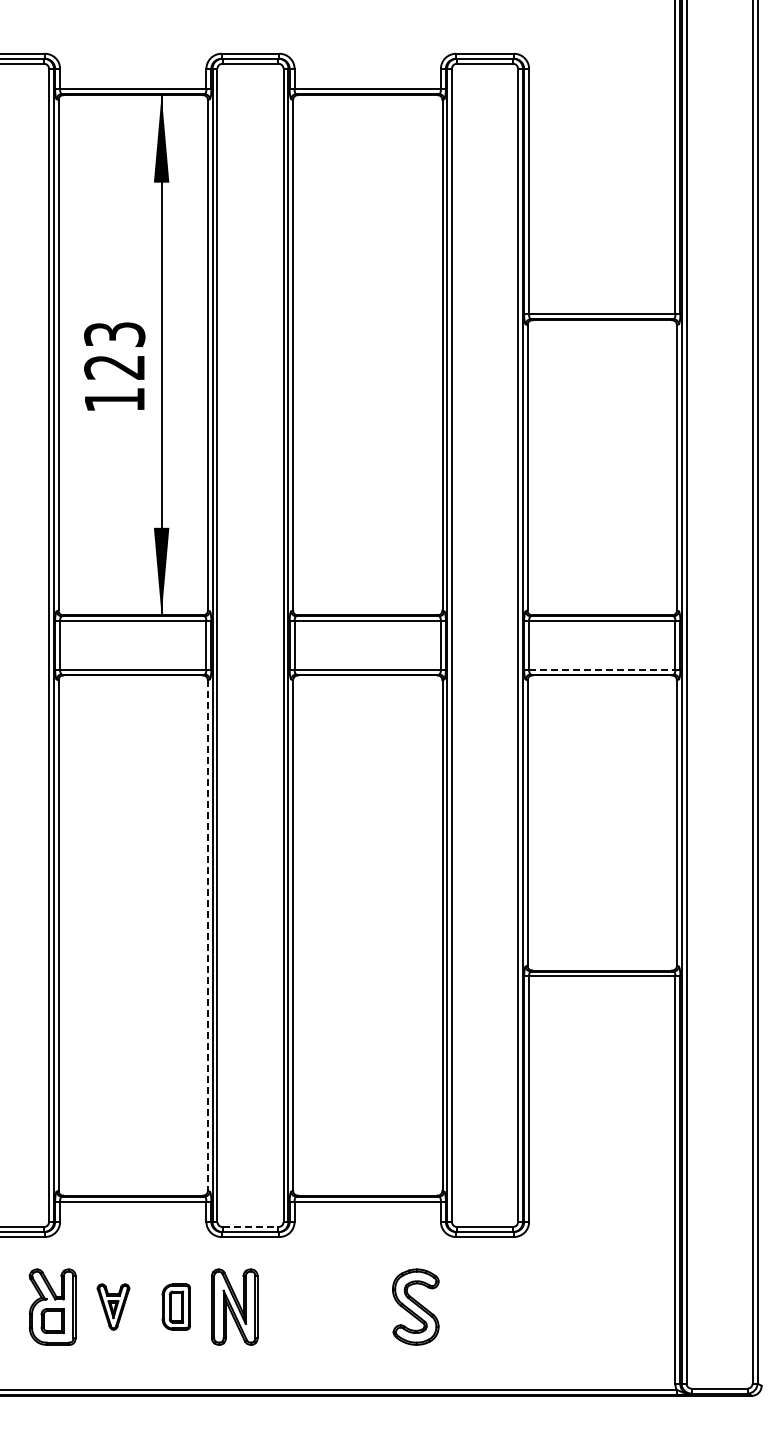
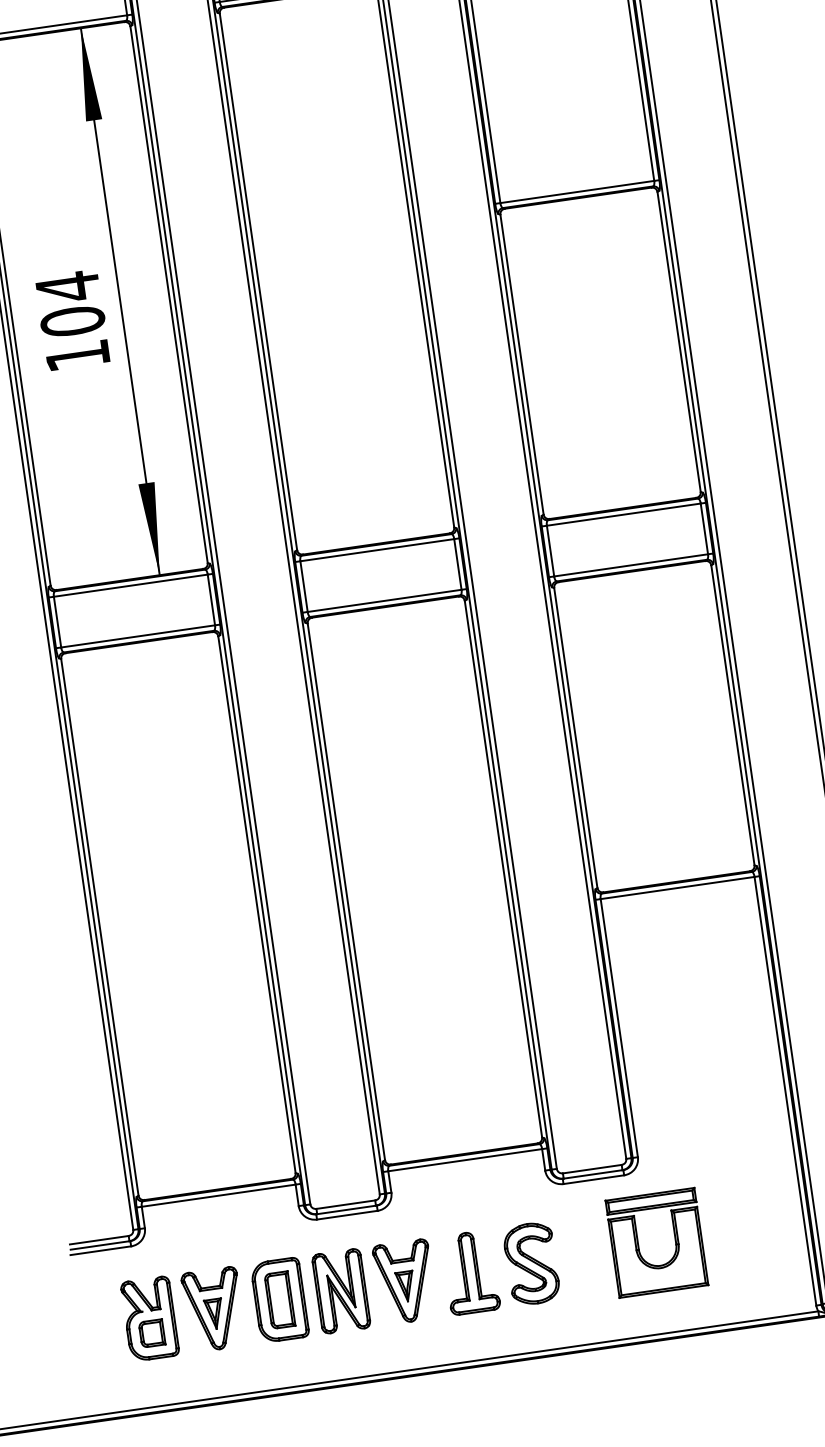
text: (114, 350) -> (70, 303), 123 -> 104
line: (602, 669) -> (631, 565), dashed -> solid
line: (207, 936) -> (256, 905), dashed -> solid
line: (250, 1227) -> (345, 1205), dashed -> solid
part: (518, 1304) -> (639, 1245), added
part: (113, 1306) -> (213, 1308), size x1.67
part: (176, 1306) -> (280, 1299), size x1.67
part: (295, 1306) -> (405, 1281), added
part: (357, 1306) -> (470, 1271), added

